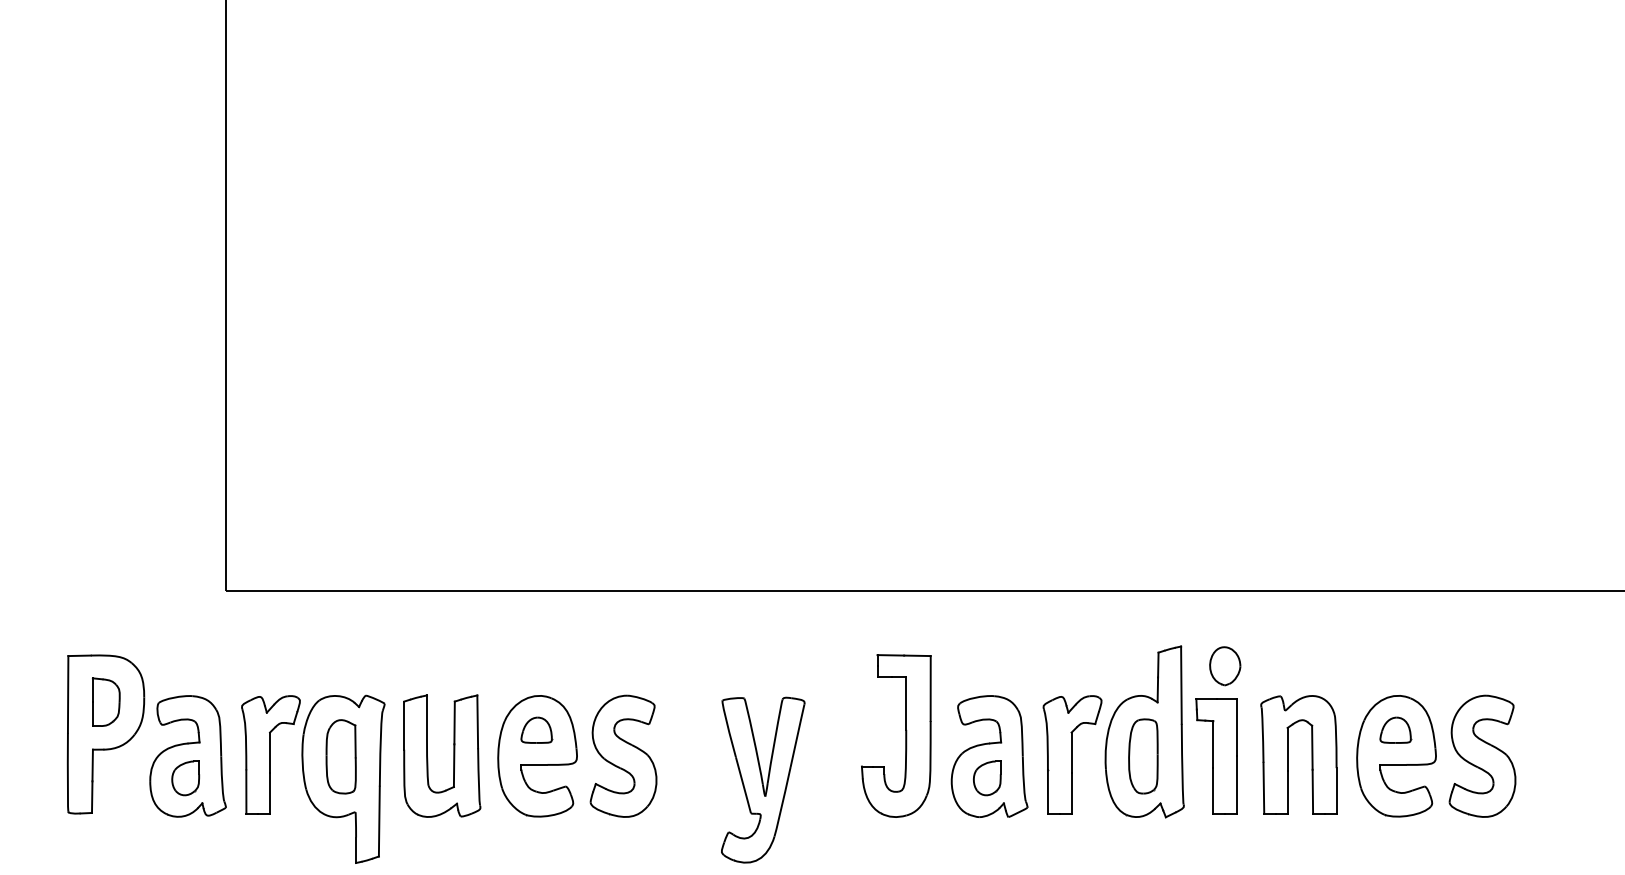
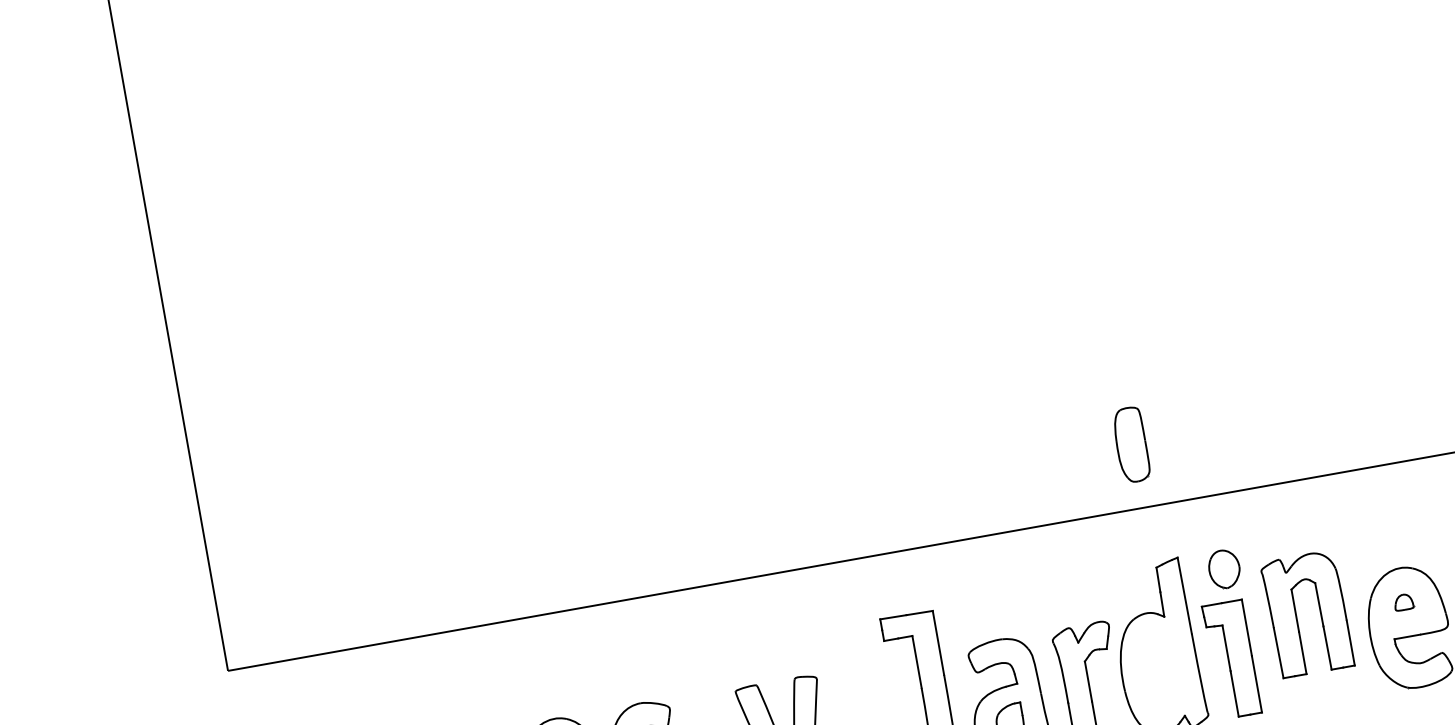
part: (1395, 729) -> (1403, 601), size x0.6
part: (1288, 754) -> (1297, 615), moved
part: (1143, 756) -> (1131, 444), moved

